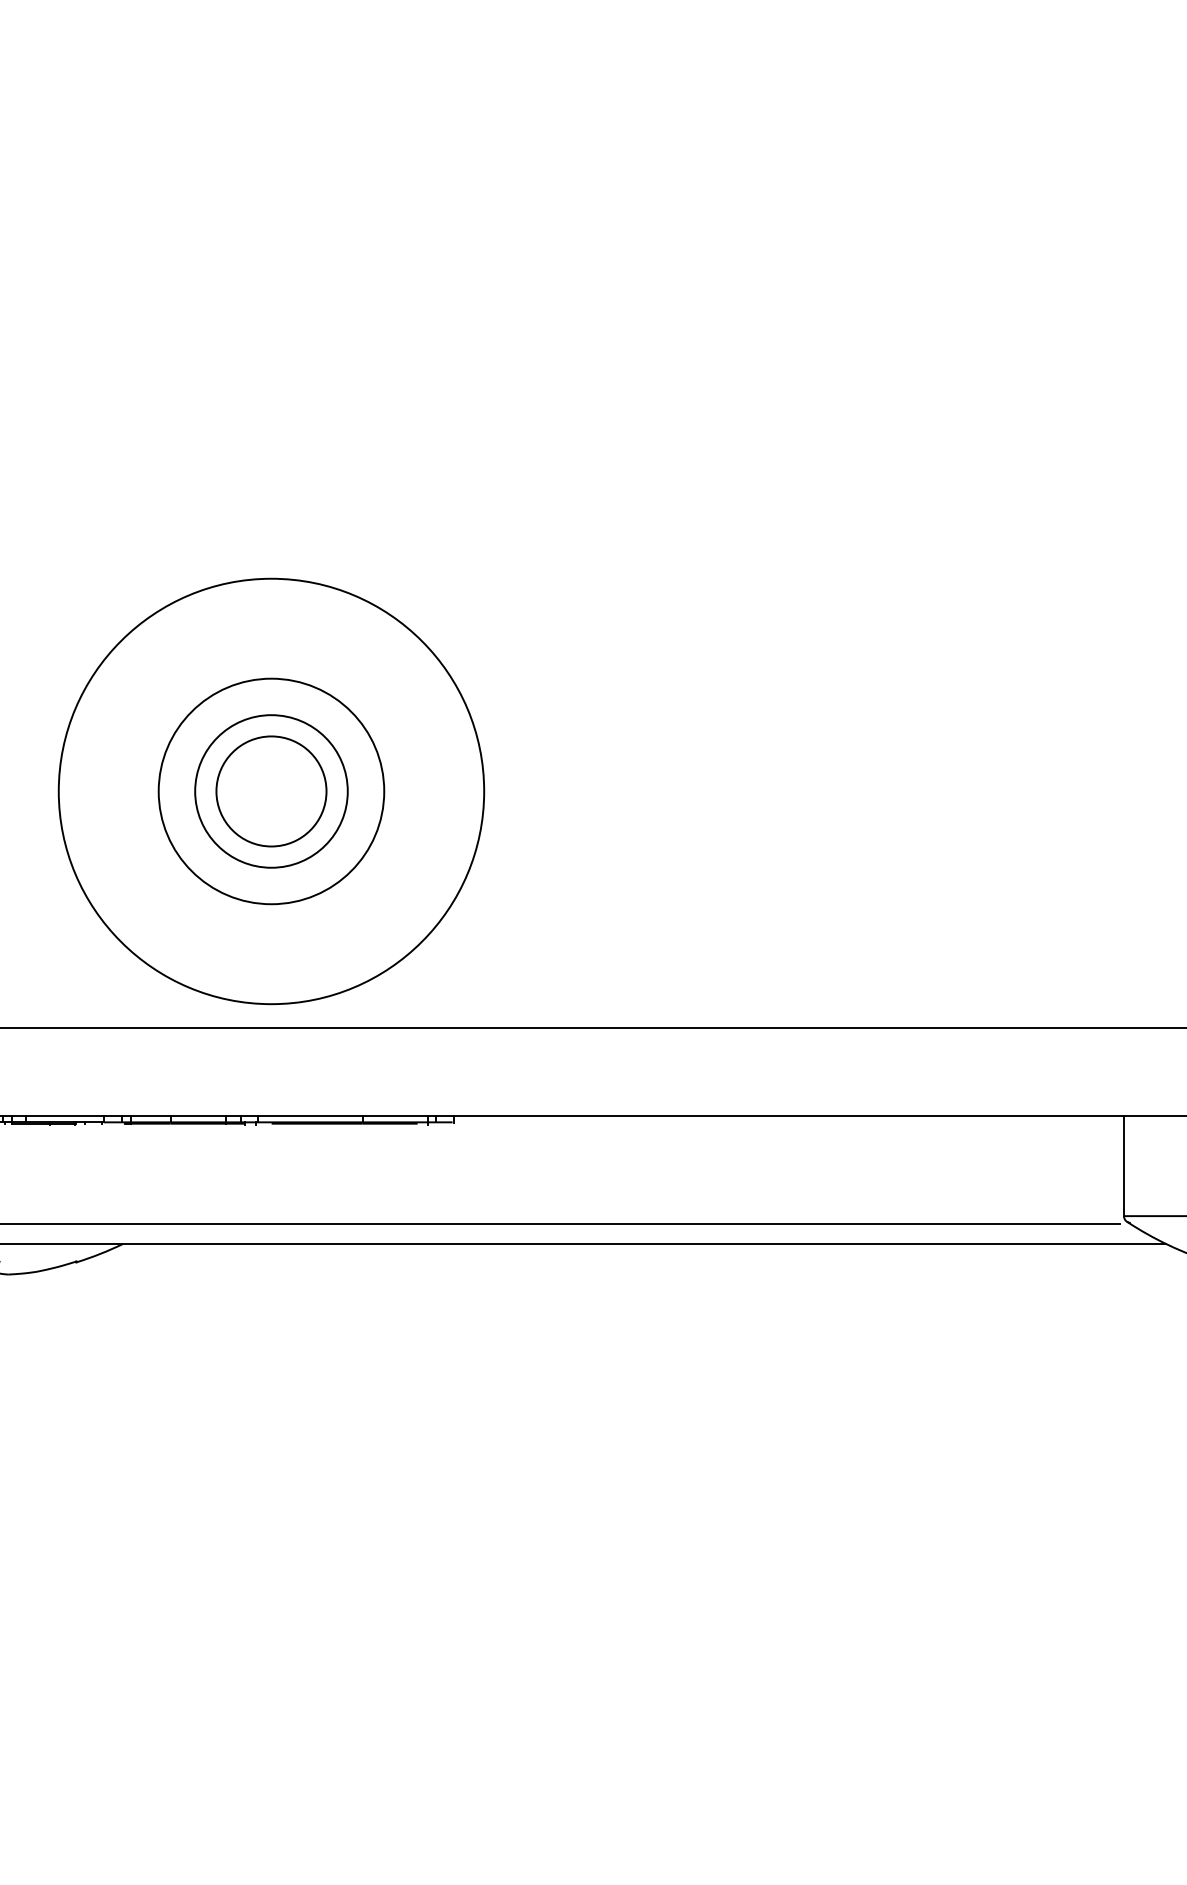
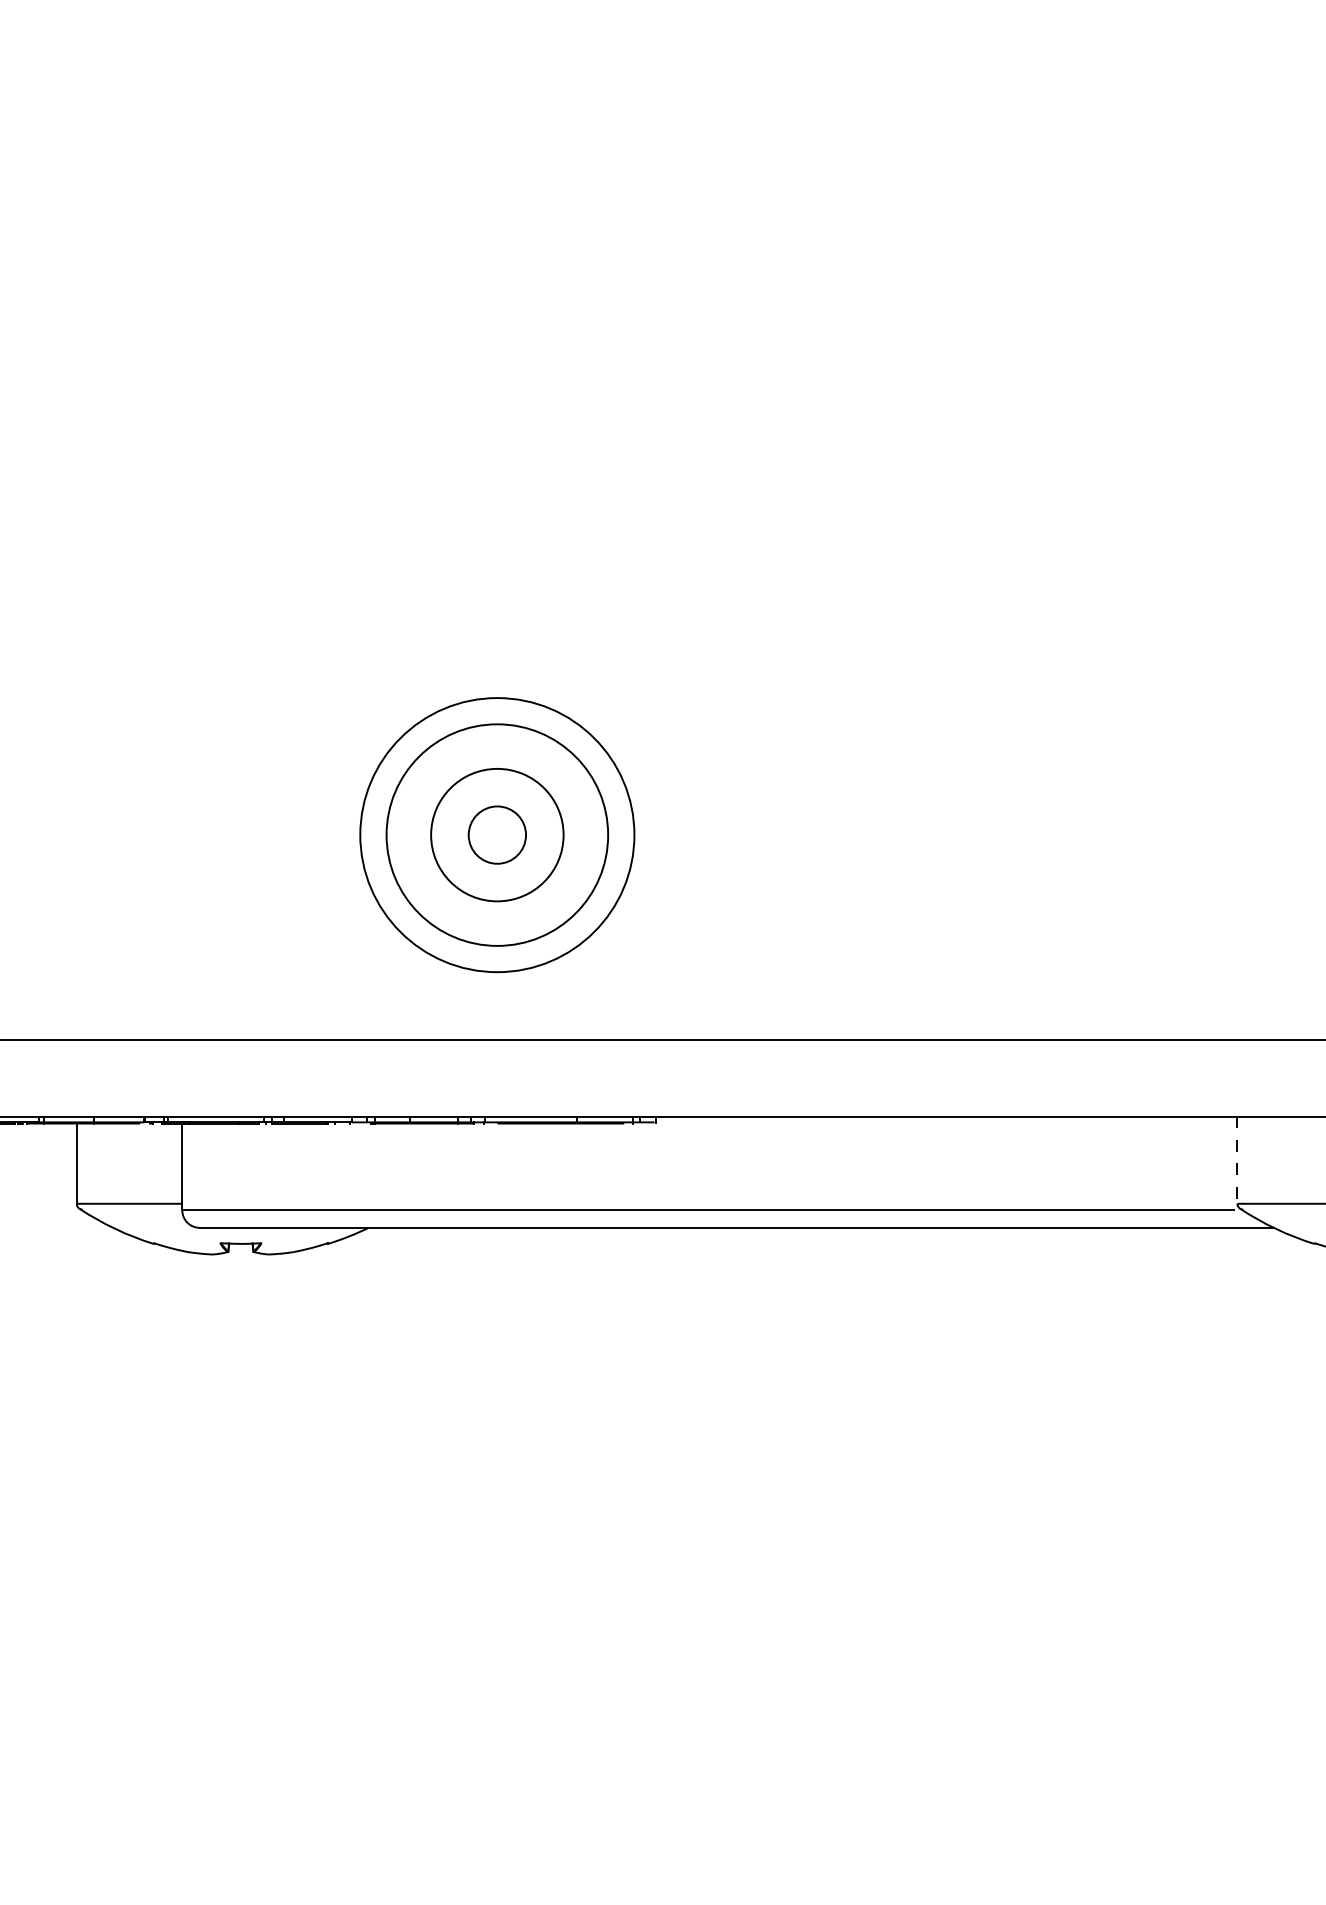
circle: (271, 790) -> (497, 834), size x0.6
circle: (271, 790) -> (497, 834), size x0.6
circle: (271, 791) -> (497, 835), size x1.4
line: (1124, 1166) -> (1237, 1160), solid -> dashed

